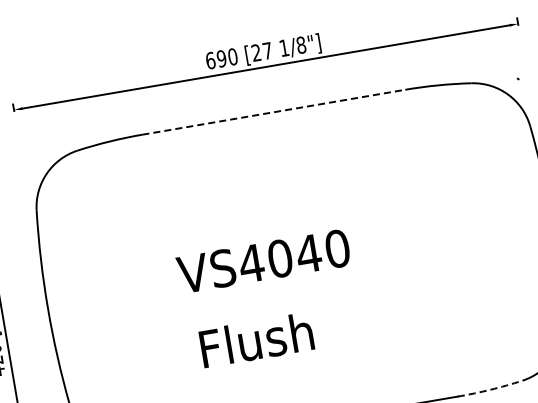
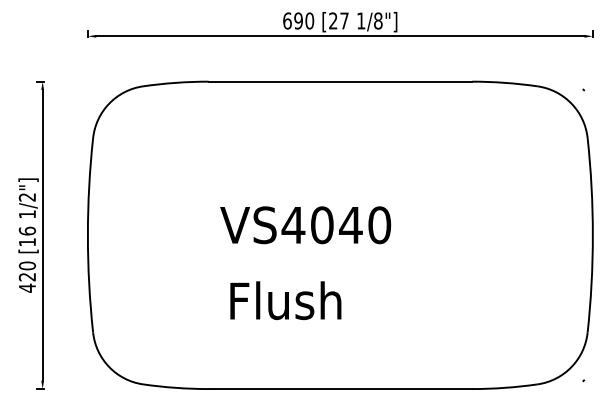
line: (273, 112) -> (340, 81), dashed -> solid
arc: (490, 389) -> (505, 387), dashed -> solid

